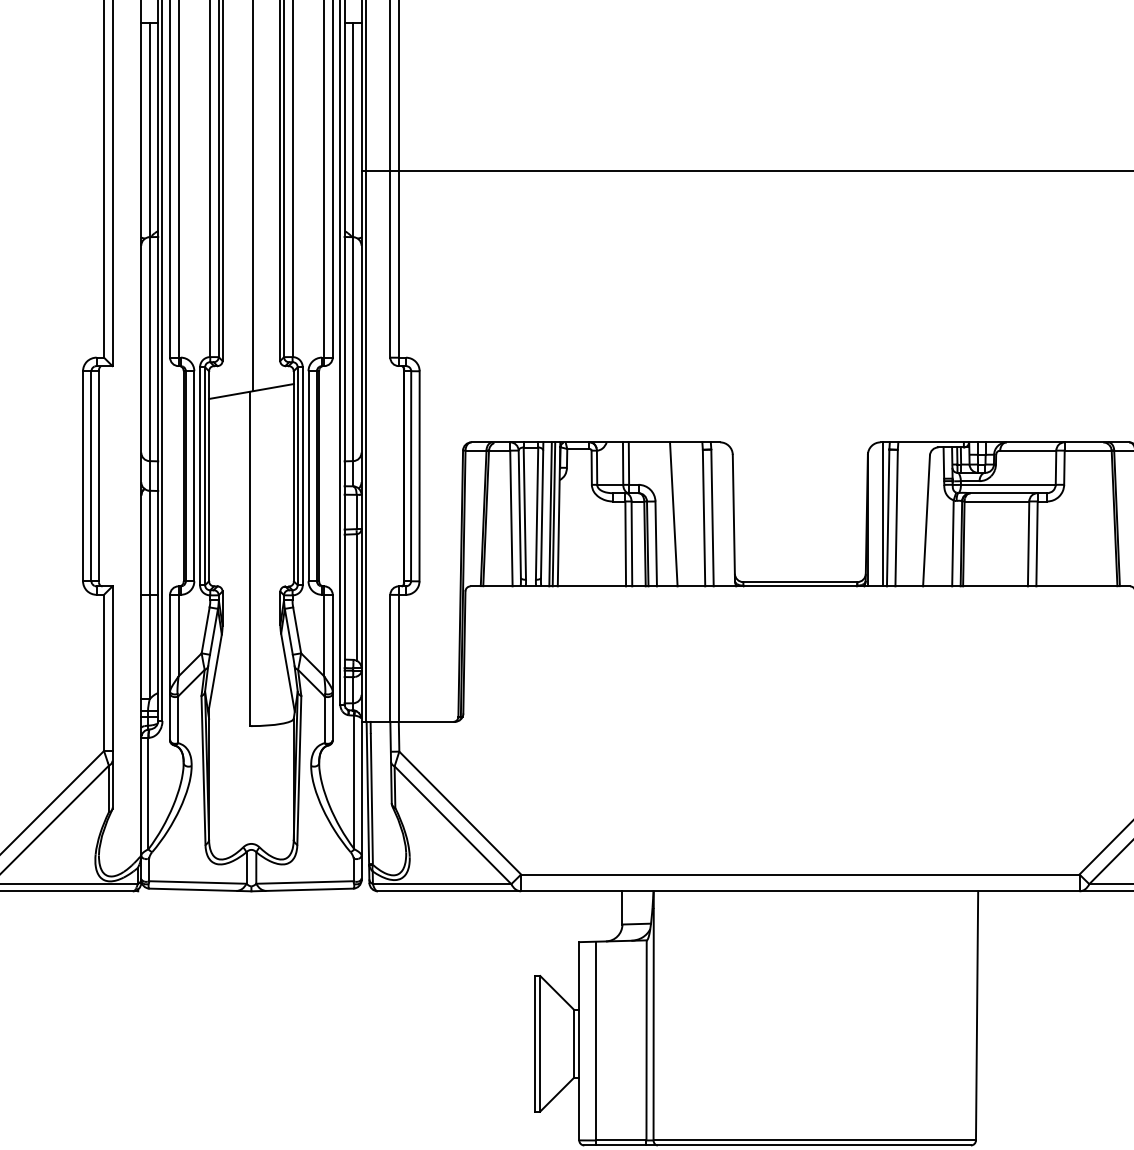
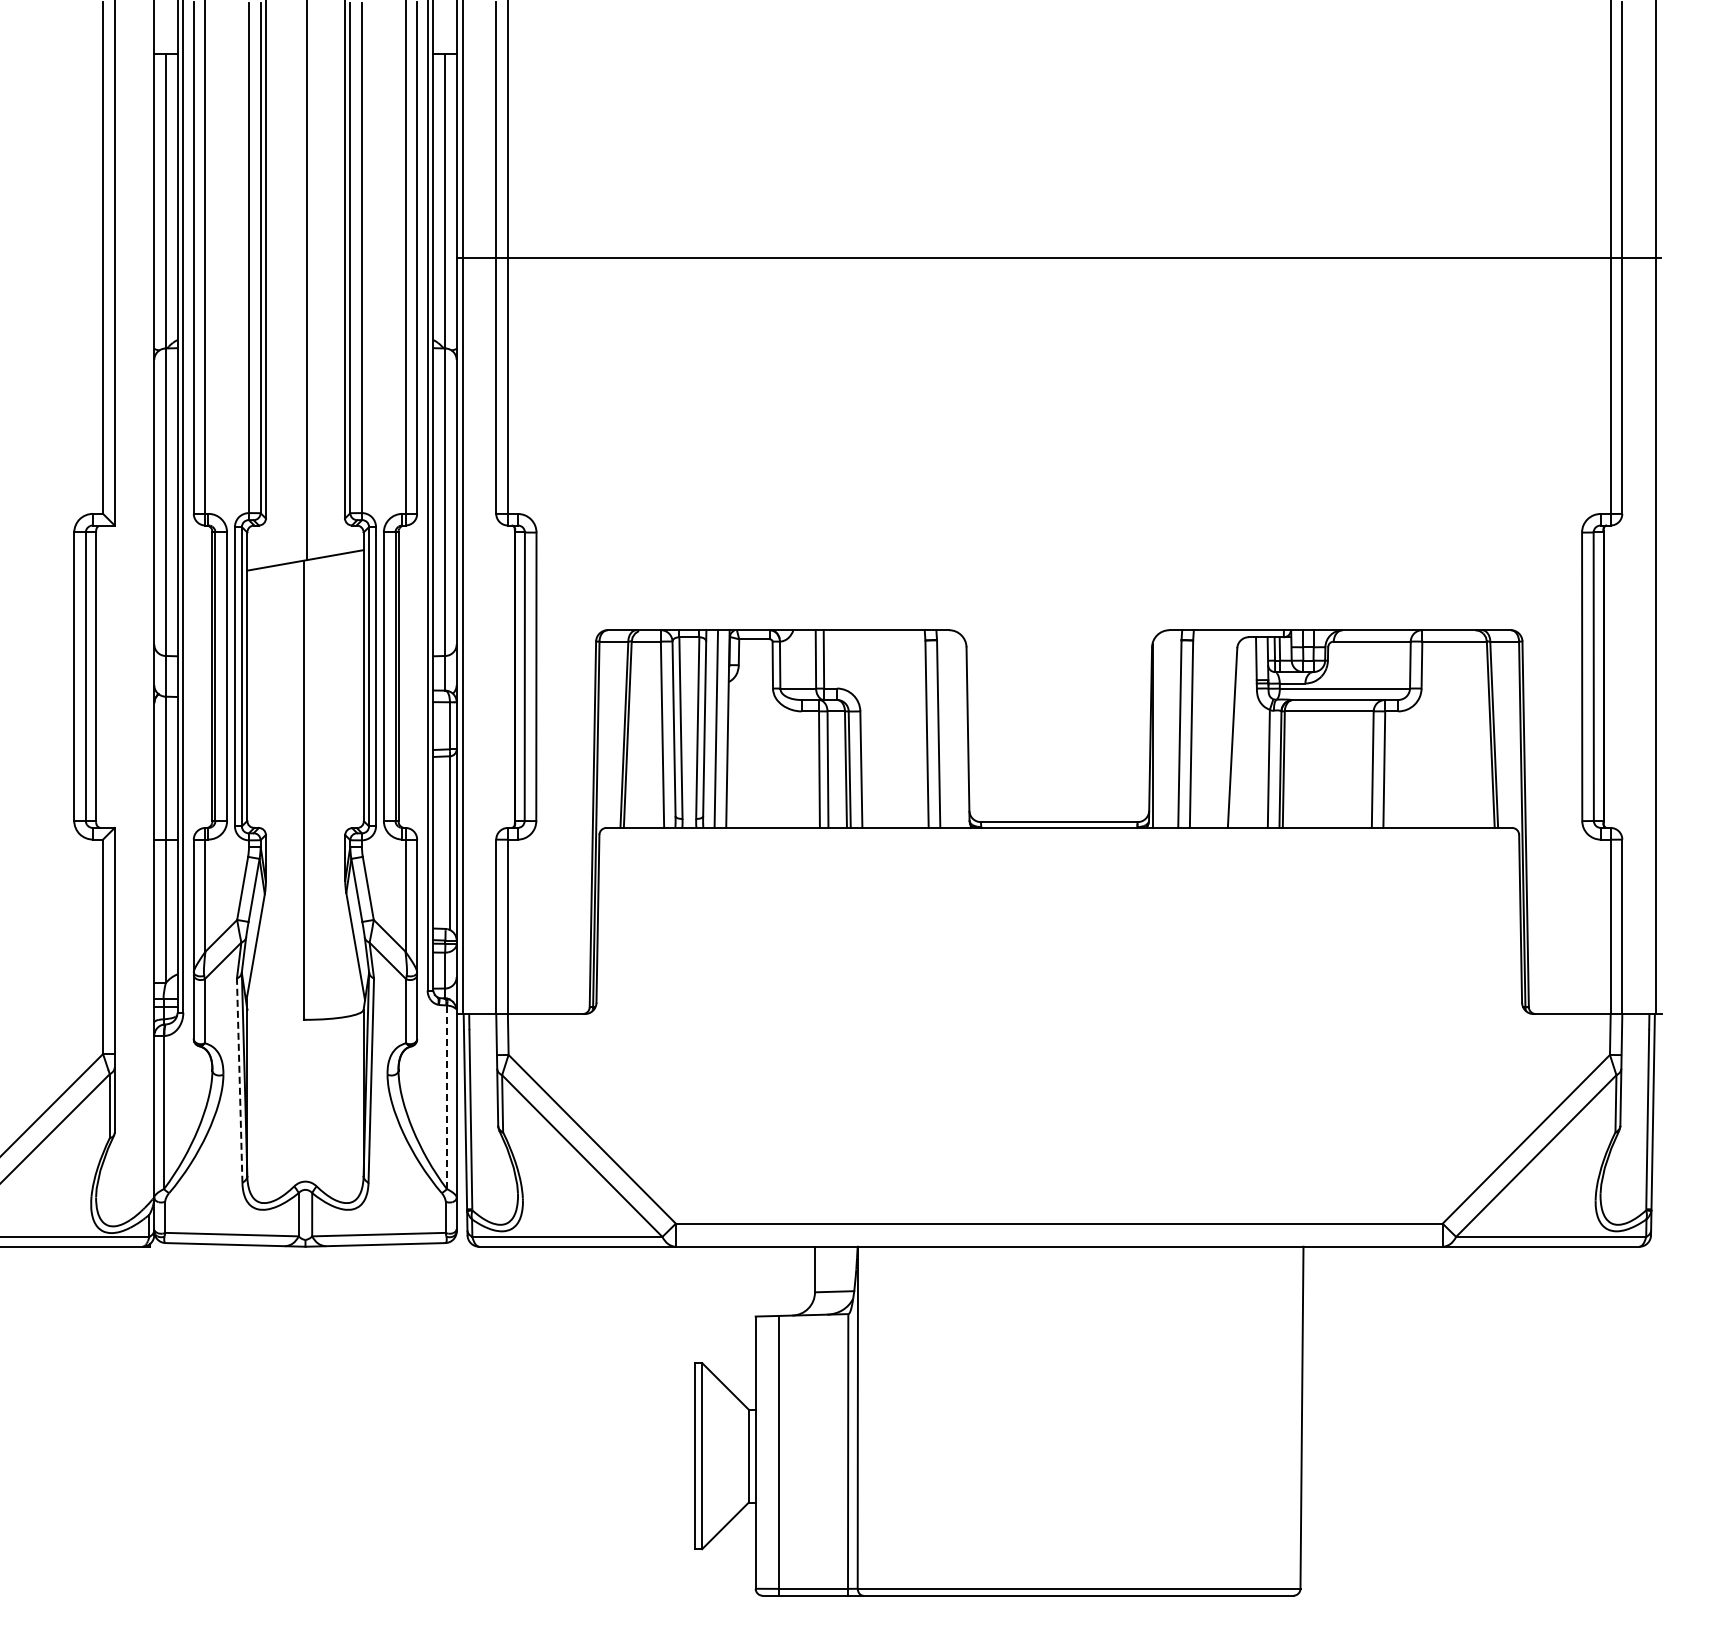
line: (553, 513) -> (720, 728), removed
line: (673, 513) -> (885, 728), removed
line: (882, 513) -> (1172, 728), removed
line: (203, 770) -> (239, 1080), solid -> dashed
line: (354, 782) -> (447, 1097), solid -> dashed

